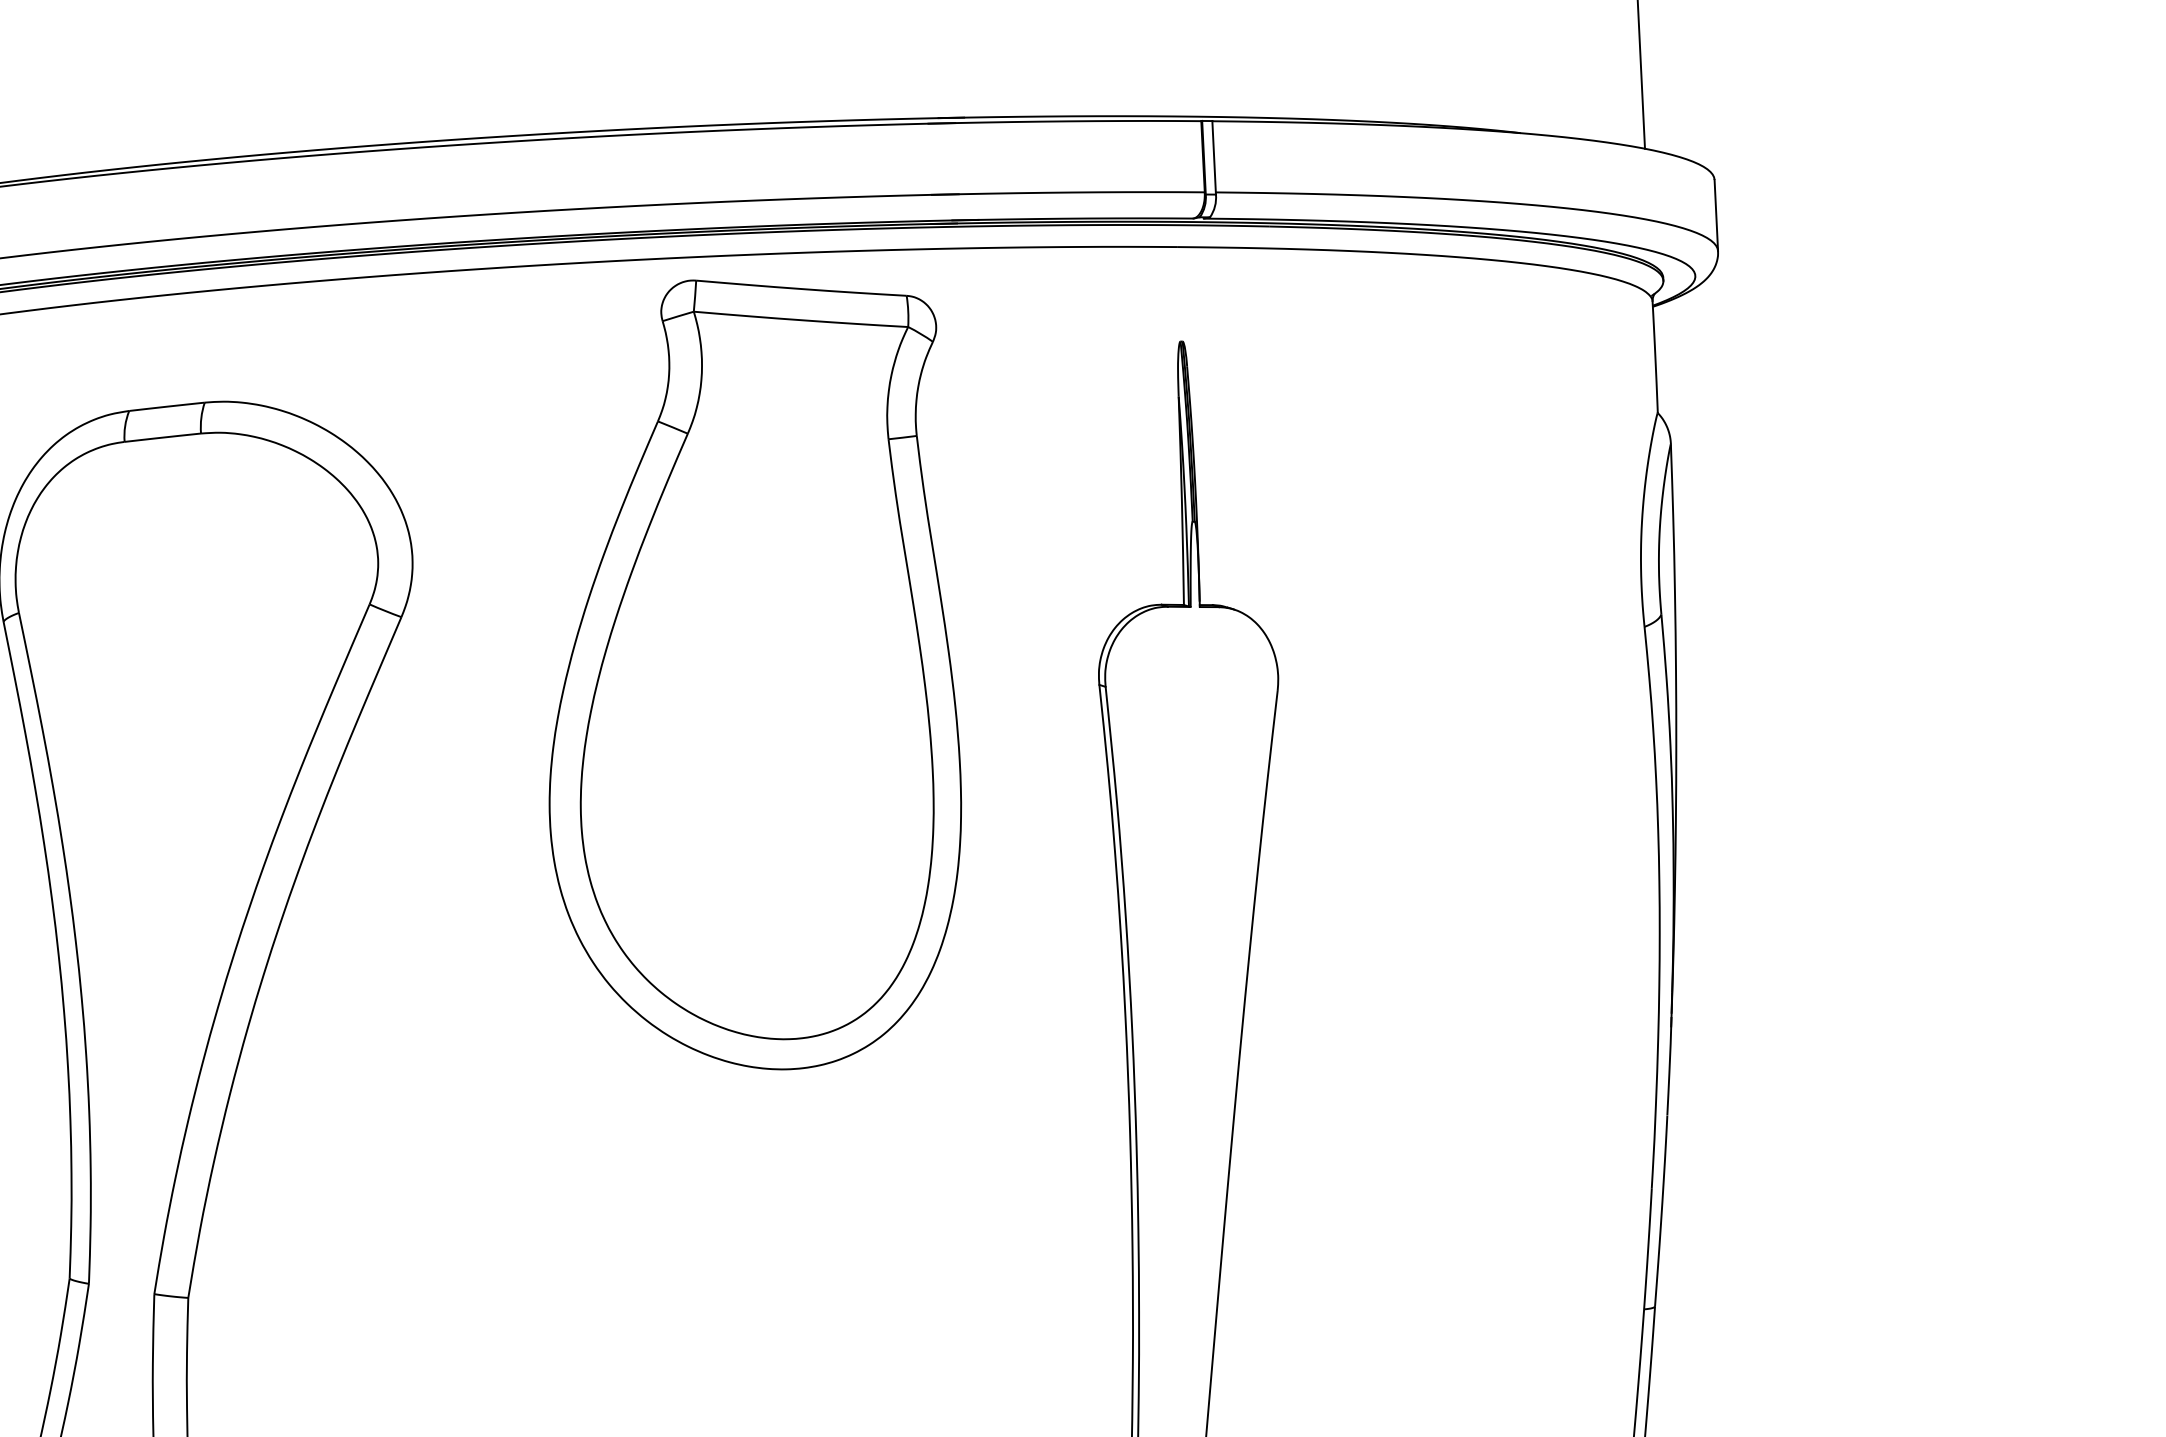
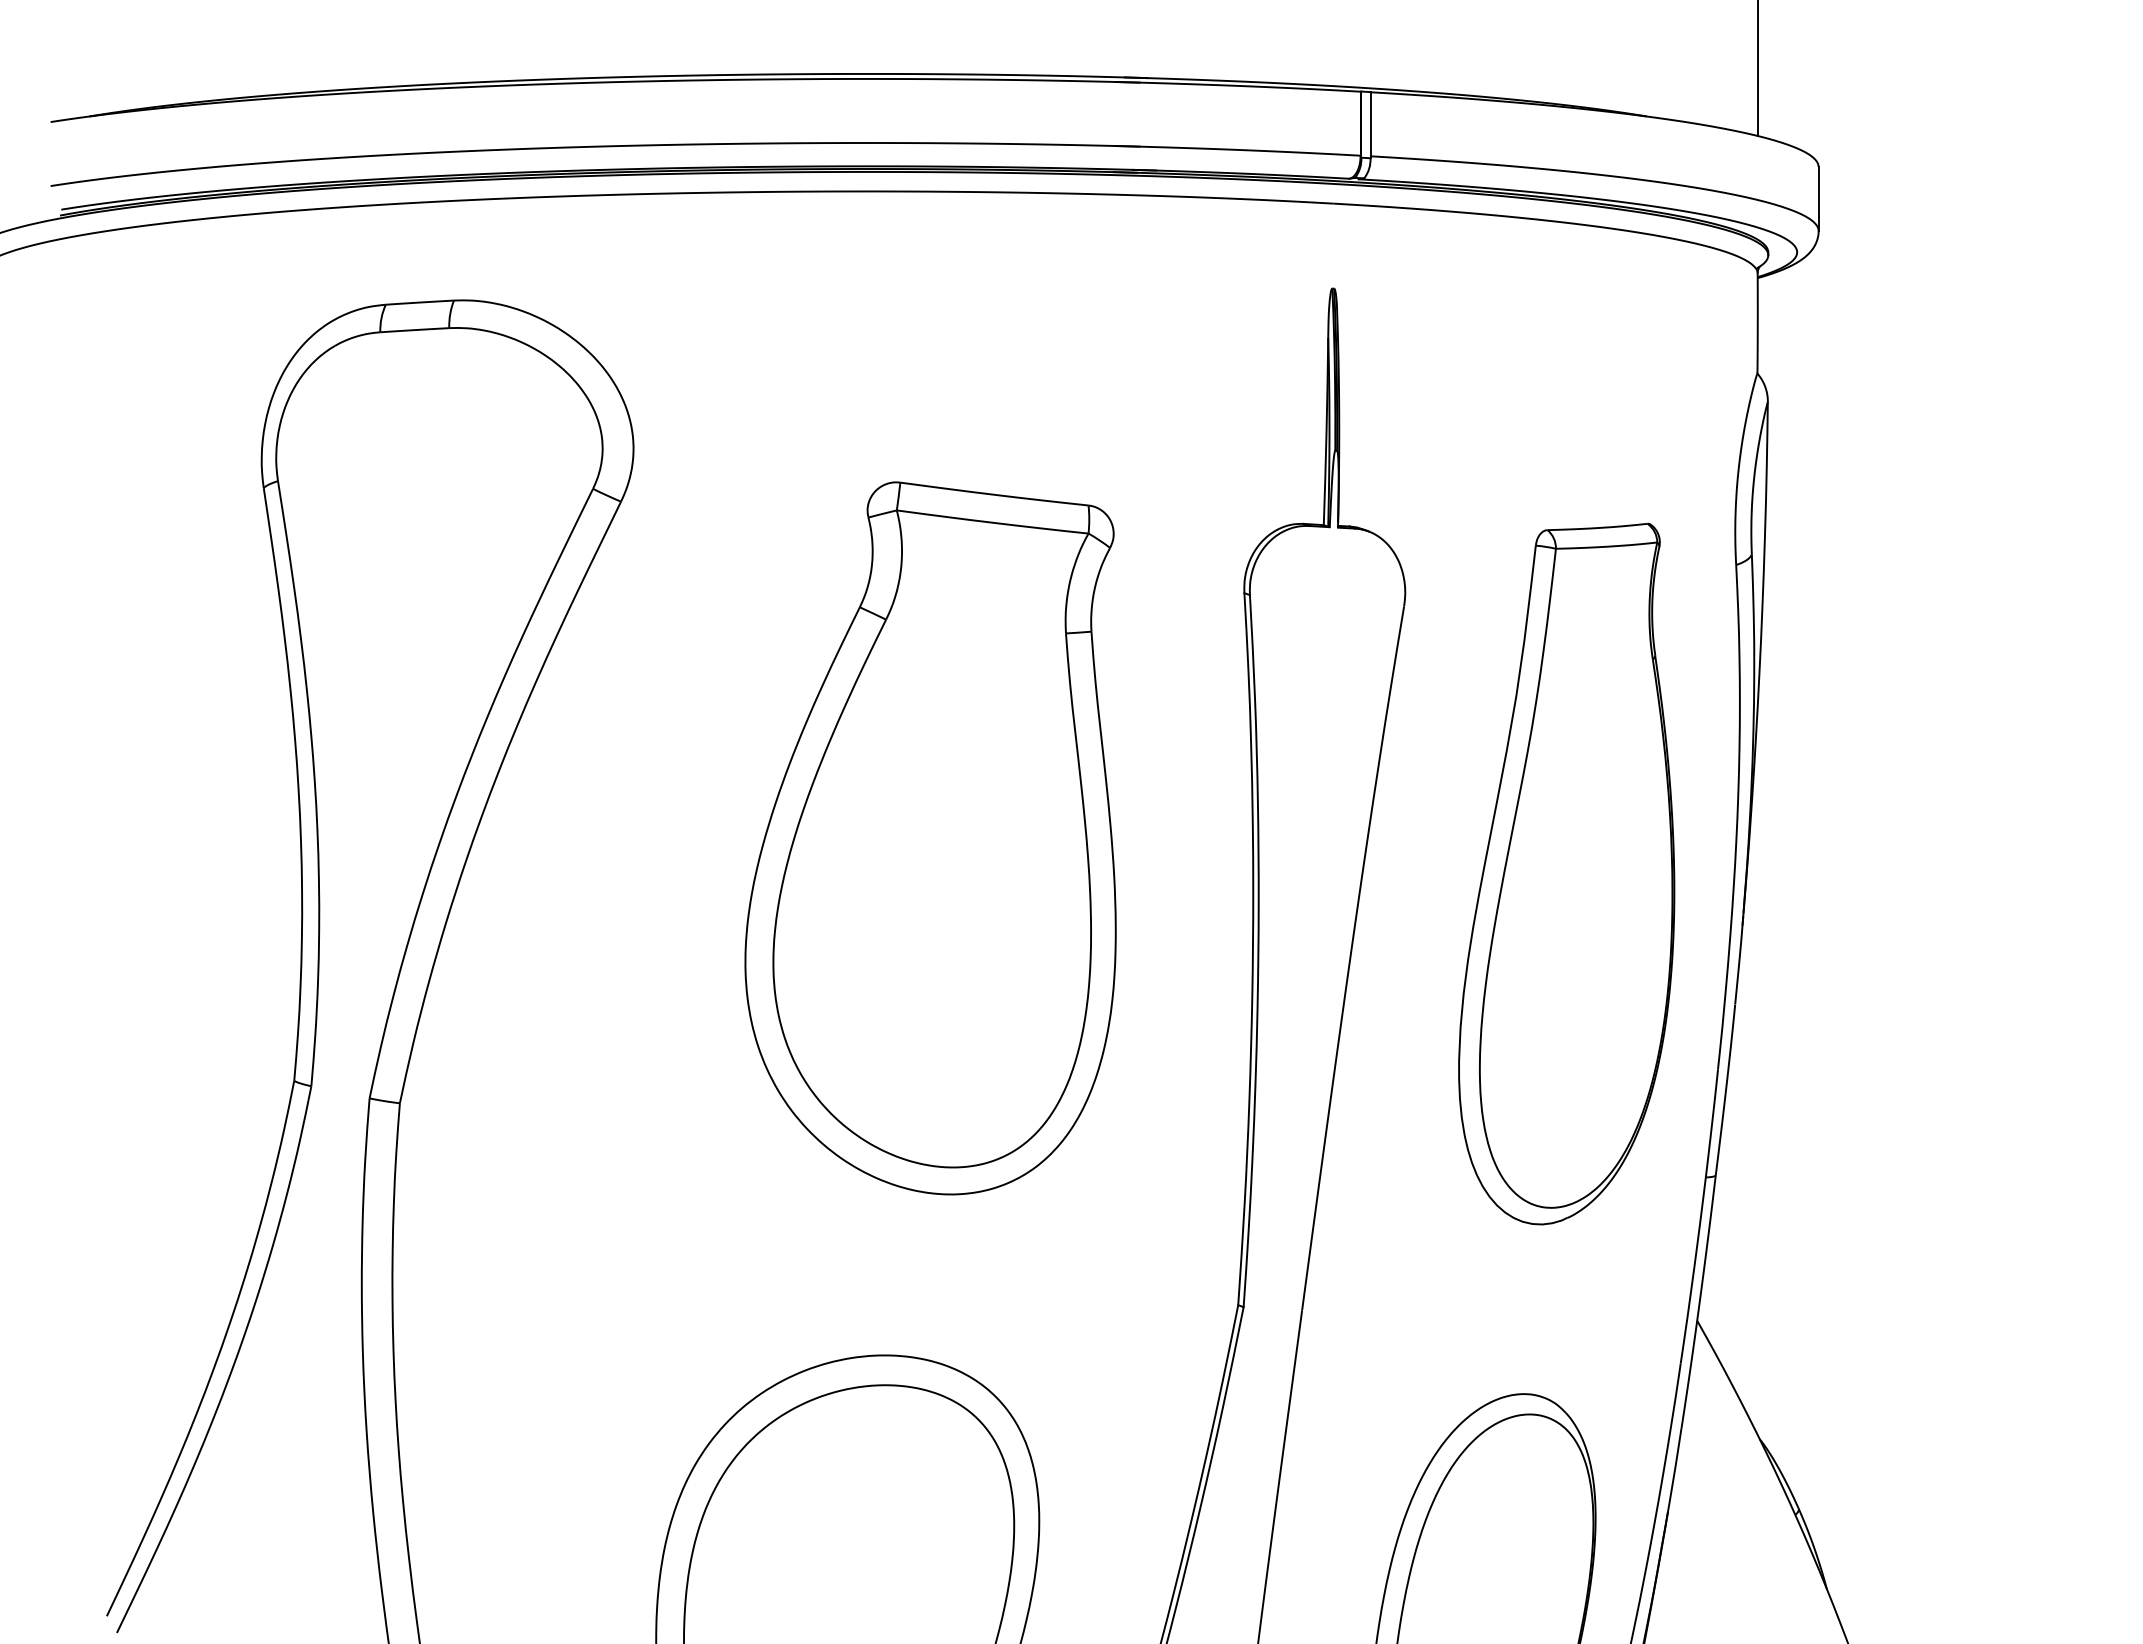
part: (749, 674) -> (930, 838), moved
part: (1472, 979) -> (1566, 873), added

